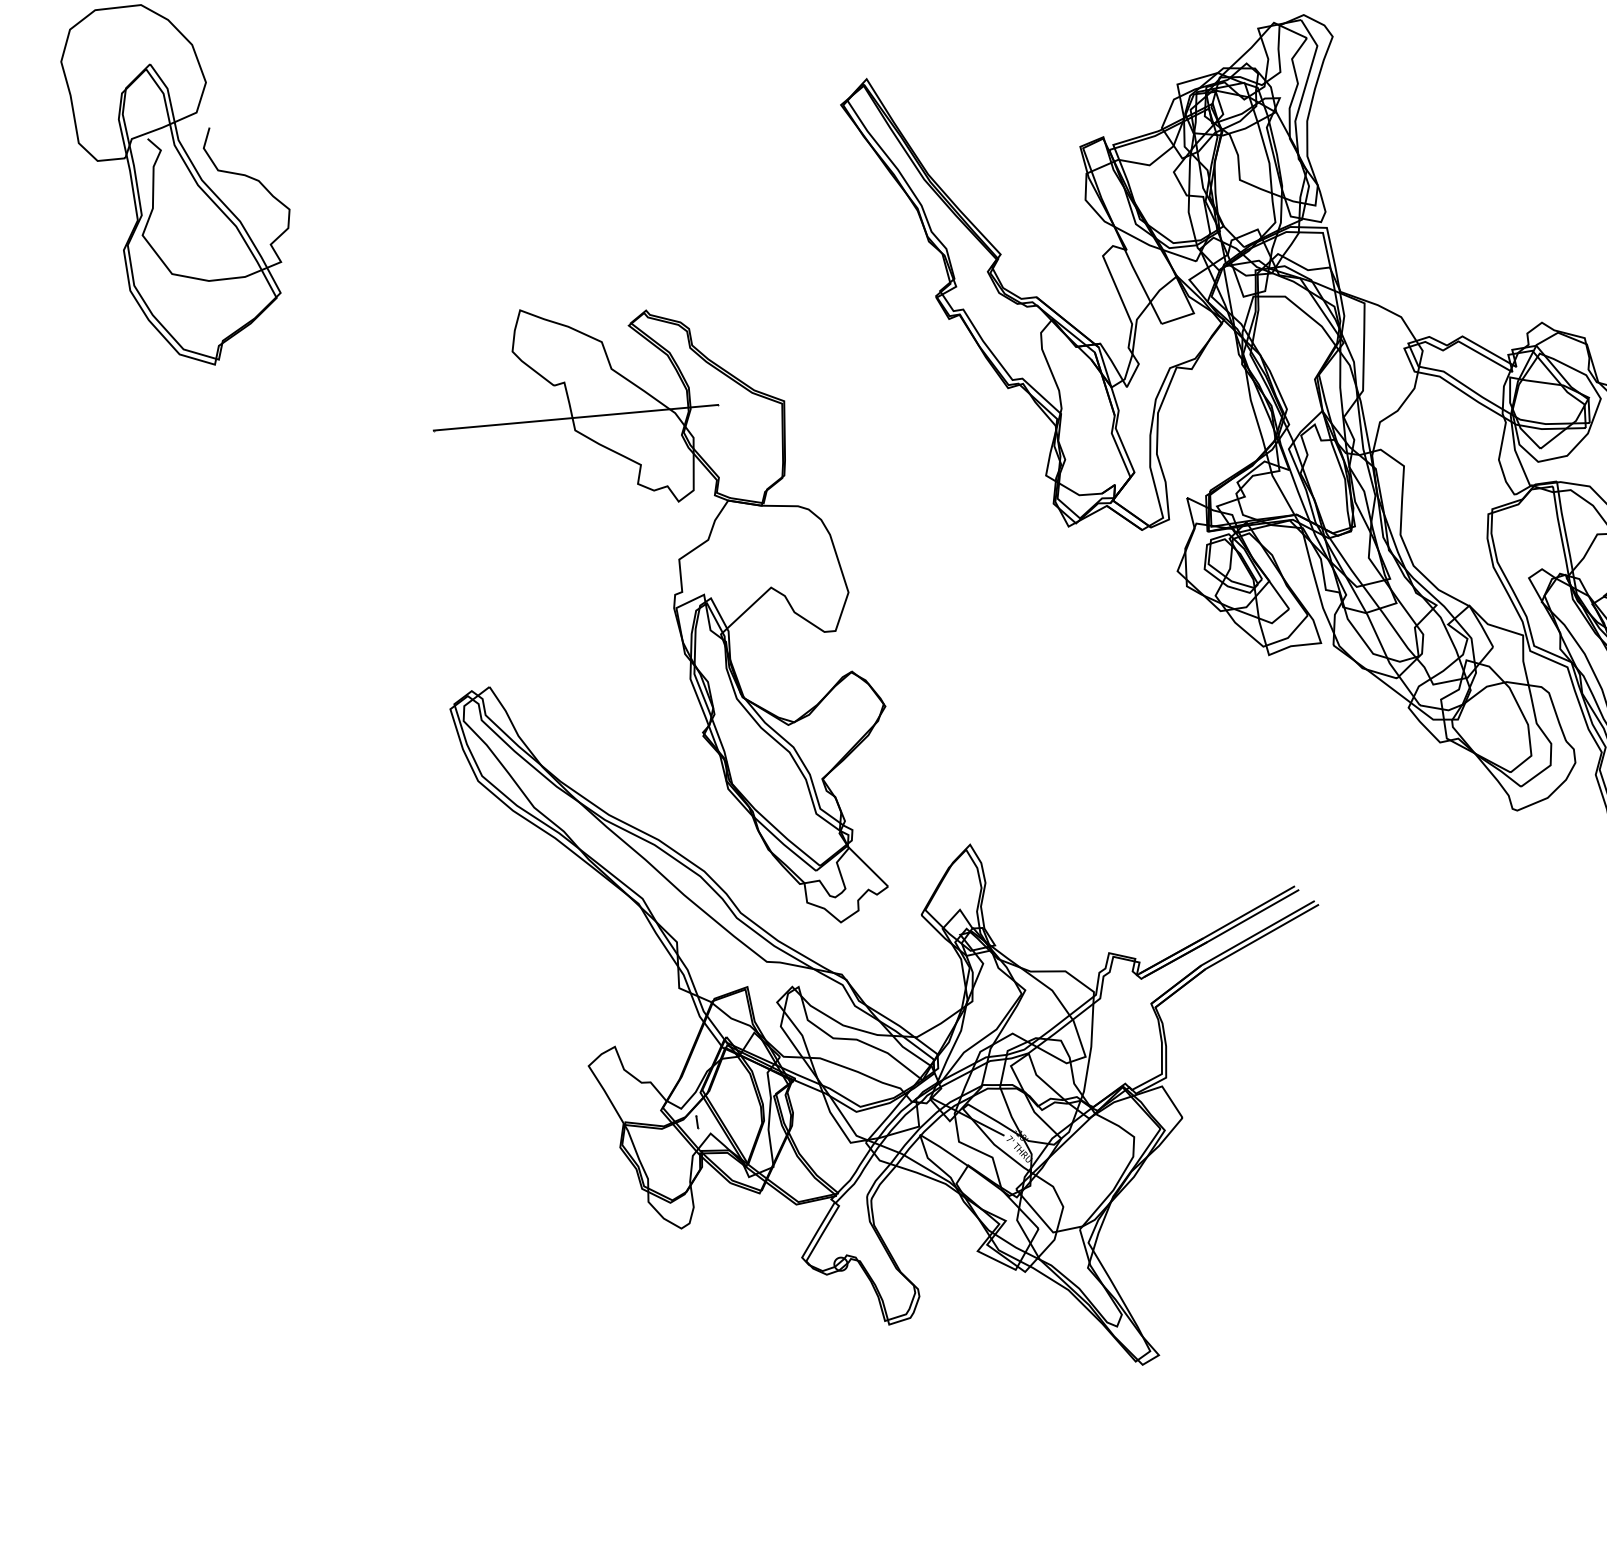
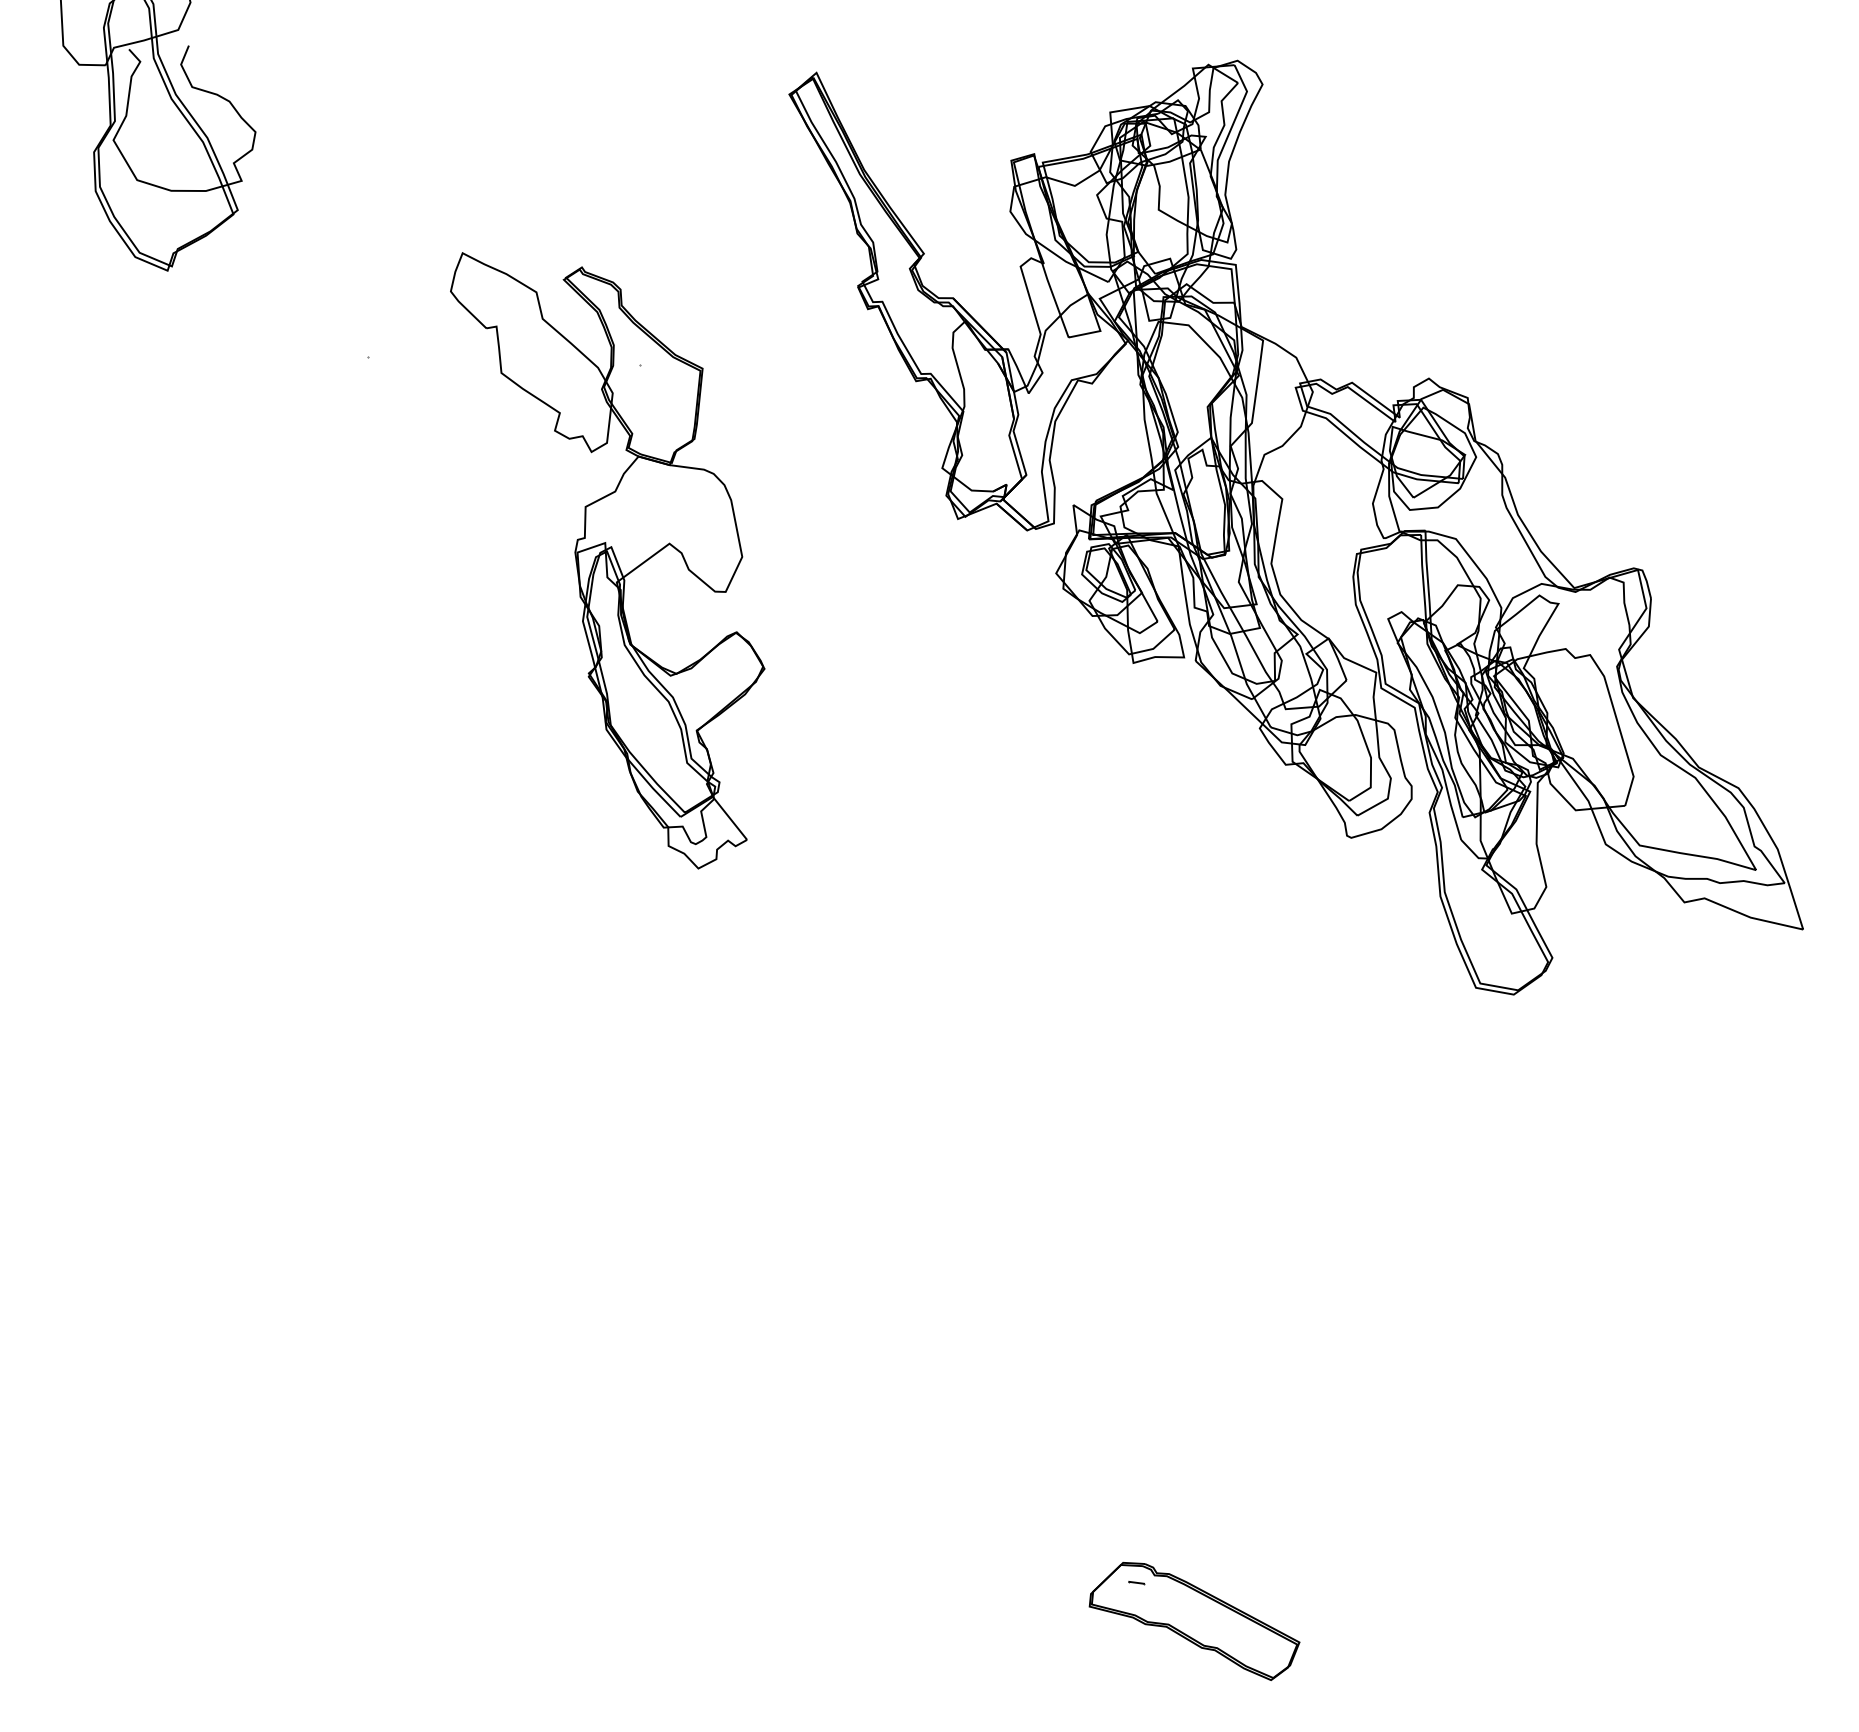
line: (575, 417) -> (503, 360), removed
part: (900, 1025) -> (743, 972), removed

